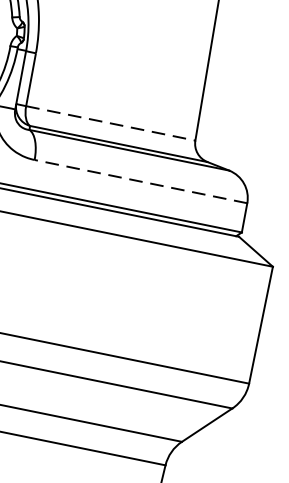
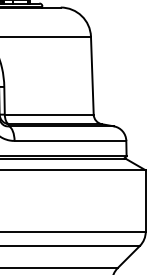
line: (111, 123) -> (49, 114), dashed -> solid
line: (141, 180) -> (70, 140), dashed -> solid

